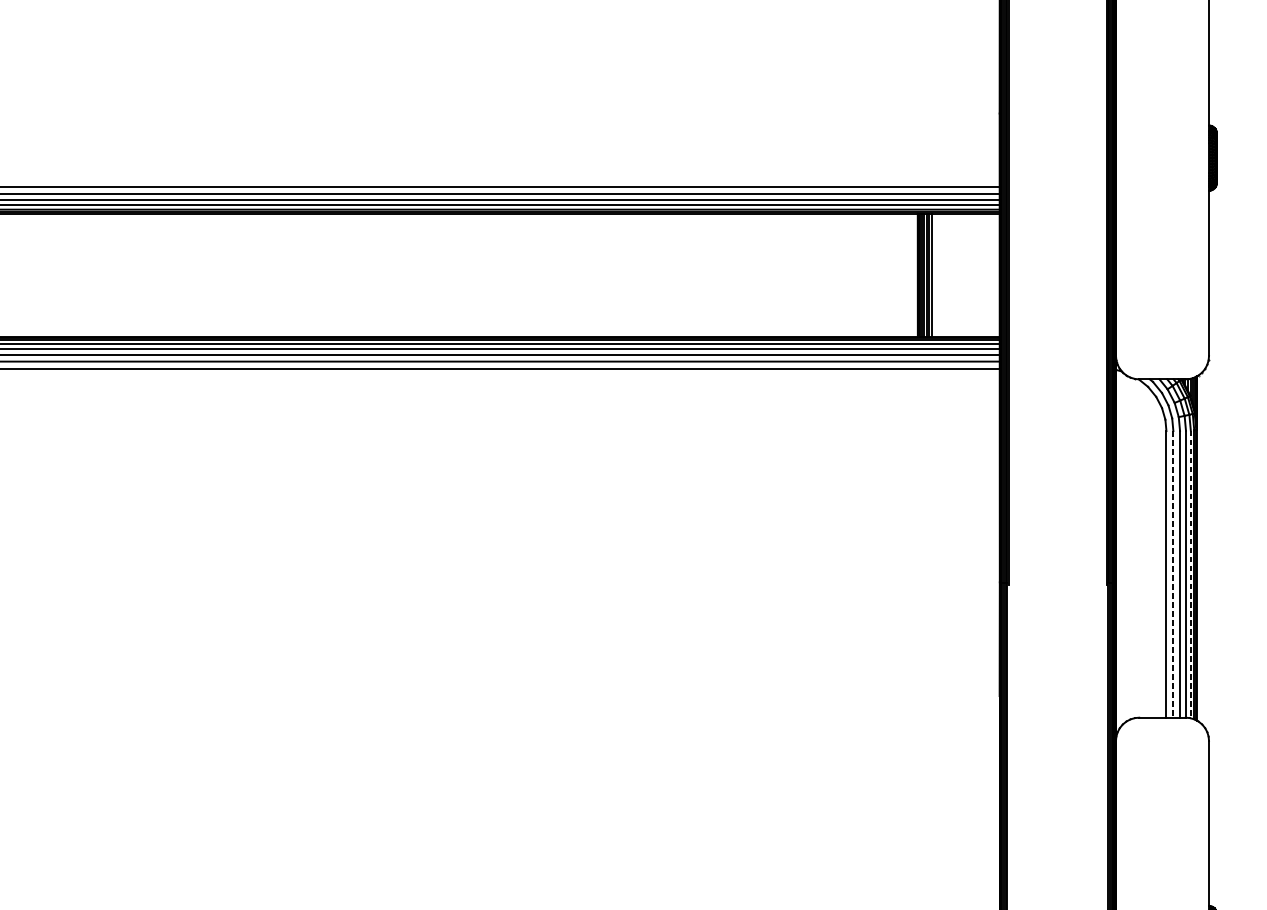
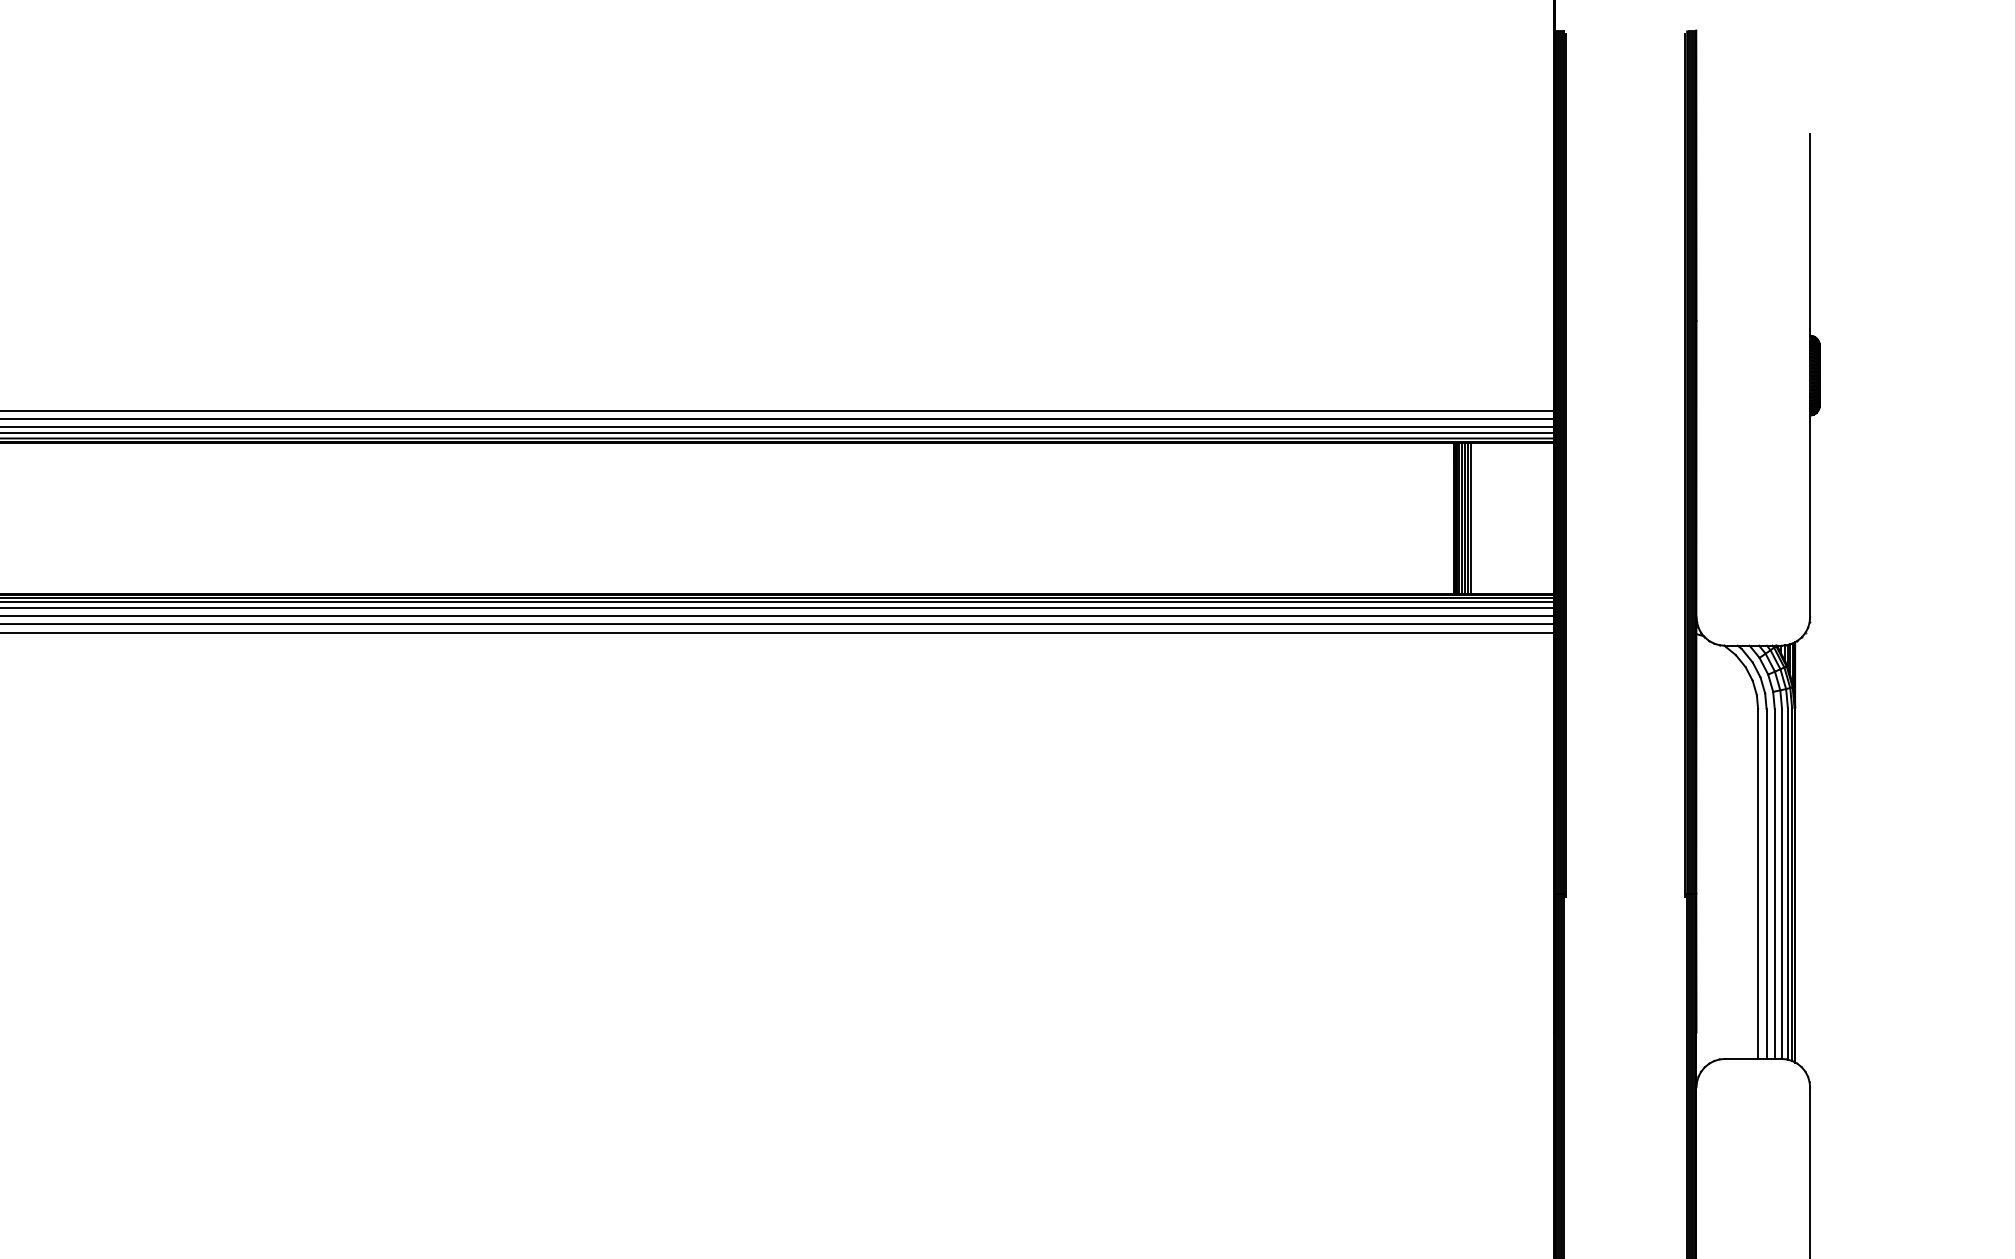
line: (1173, 574) -> (1766, 884), dashed -> solid
line: (1190, 574) -> (1787, 884), dashed -> solid

